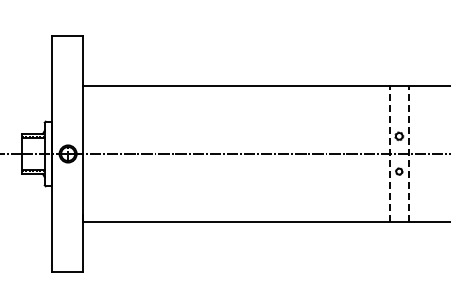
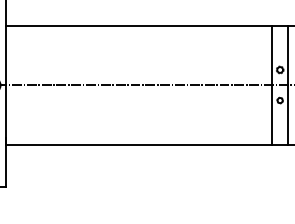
line: (389, 153) -> (271, 84), dashed -> solid
line: (408, 153) -> (288, 84), dashed -> solid

